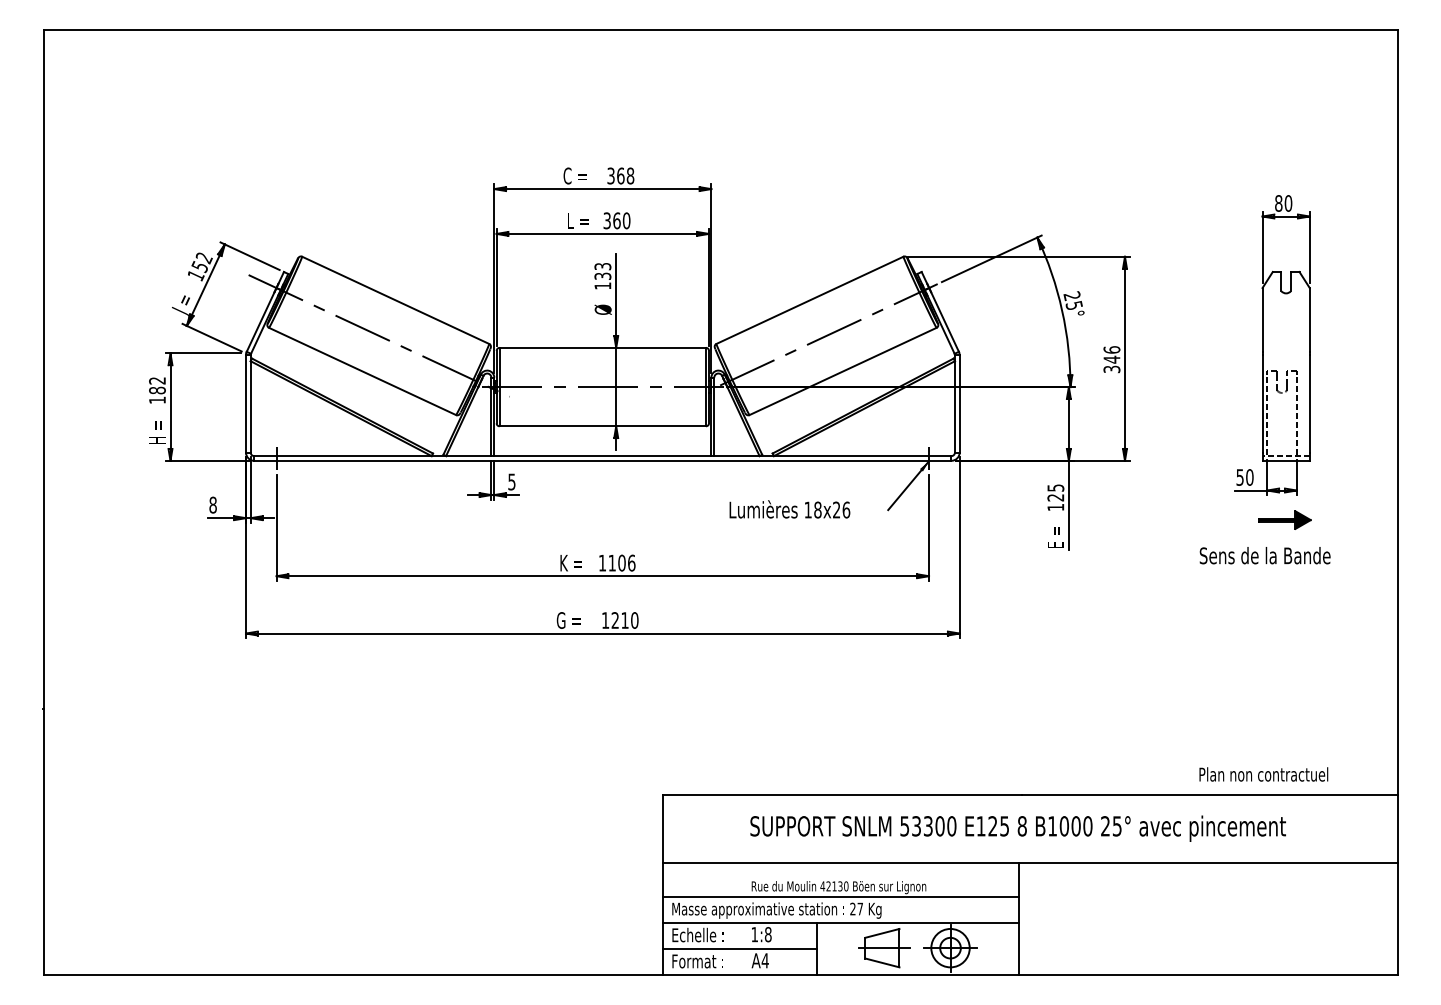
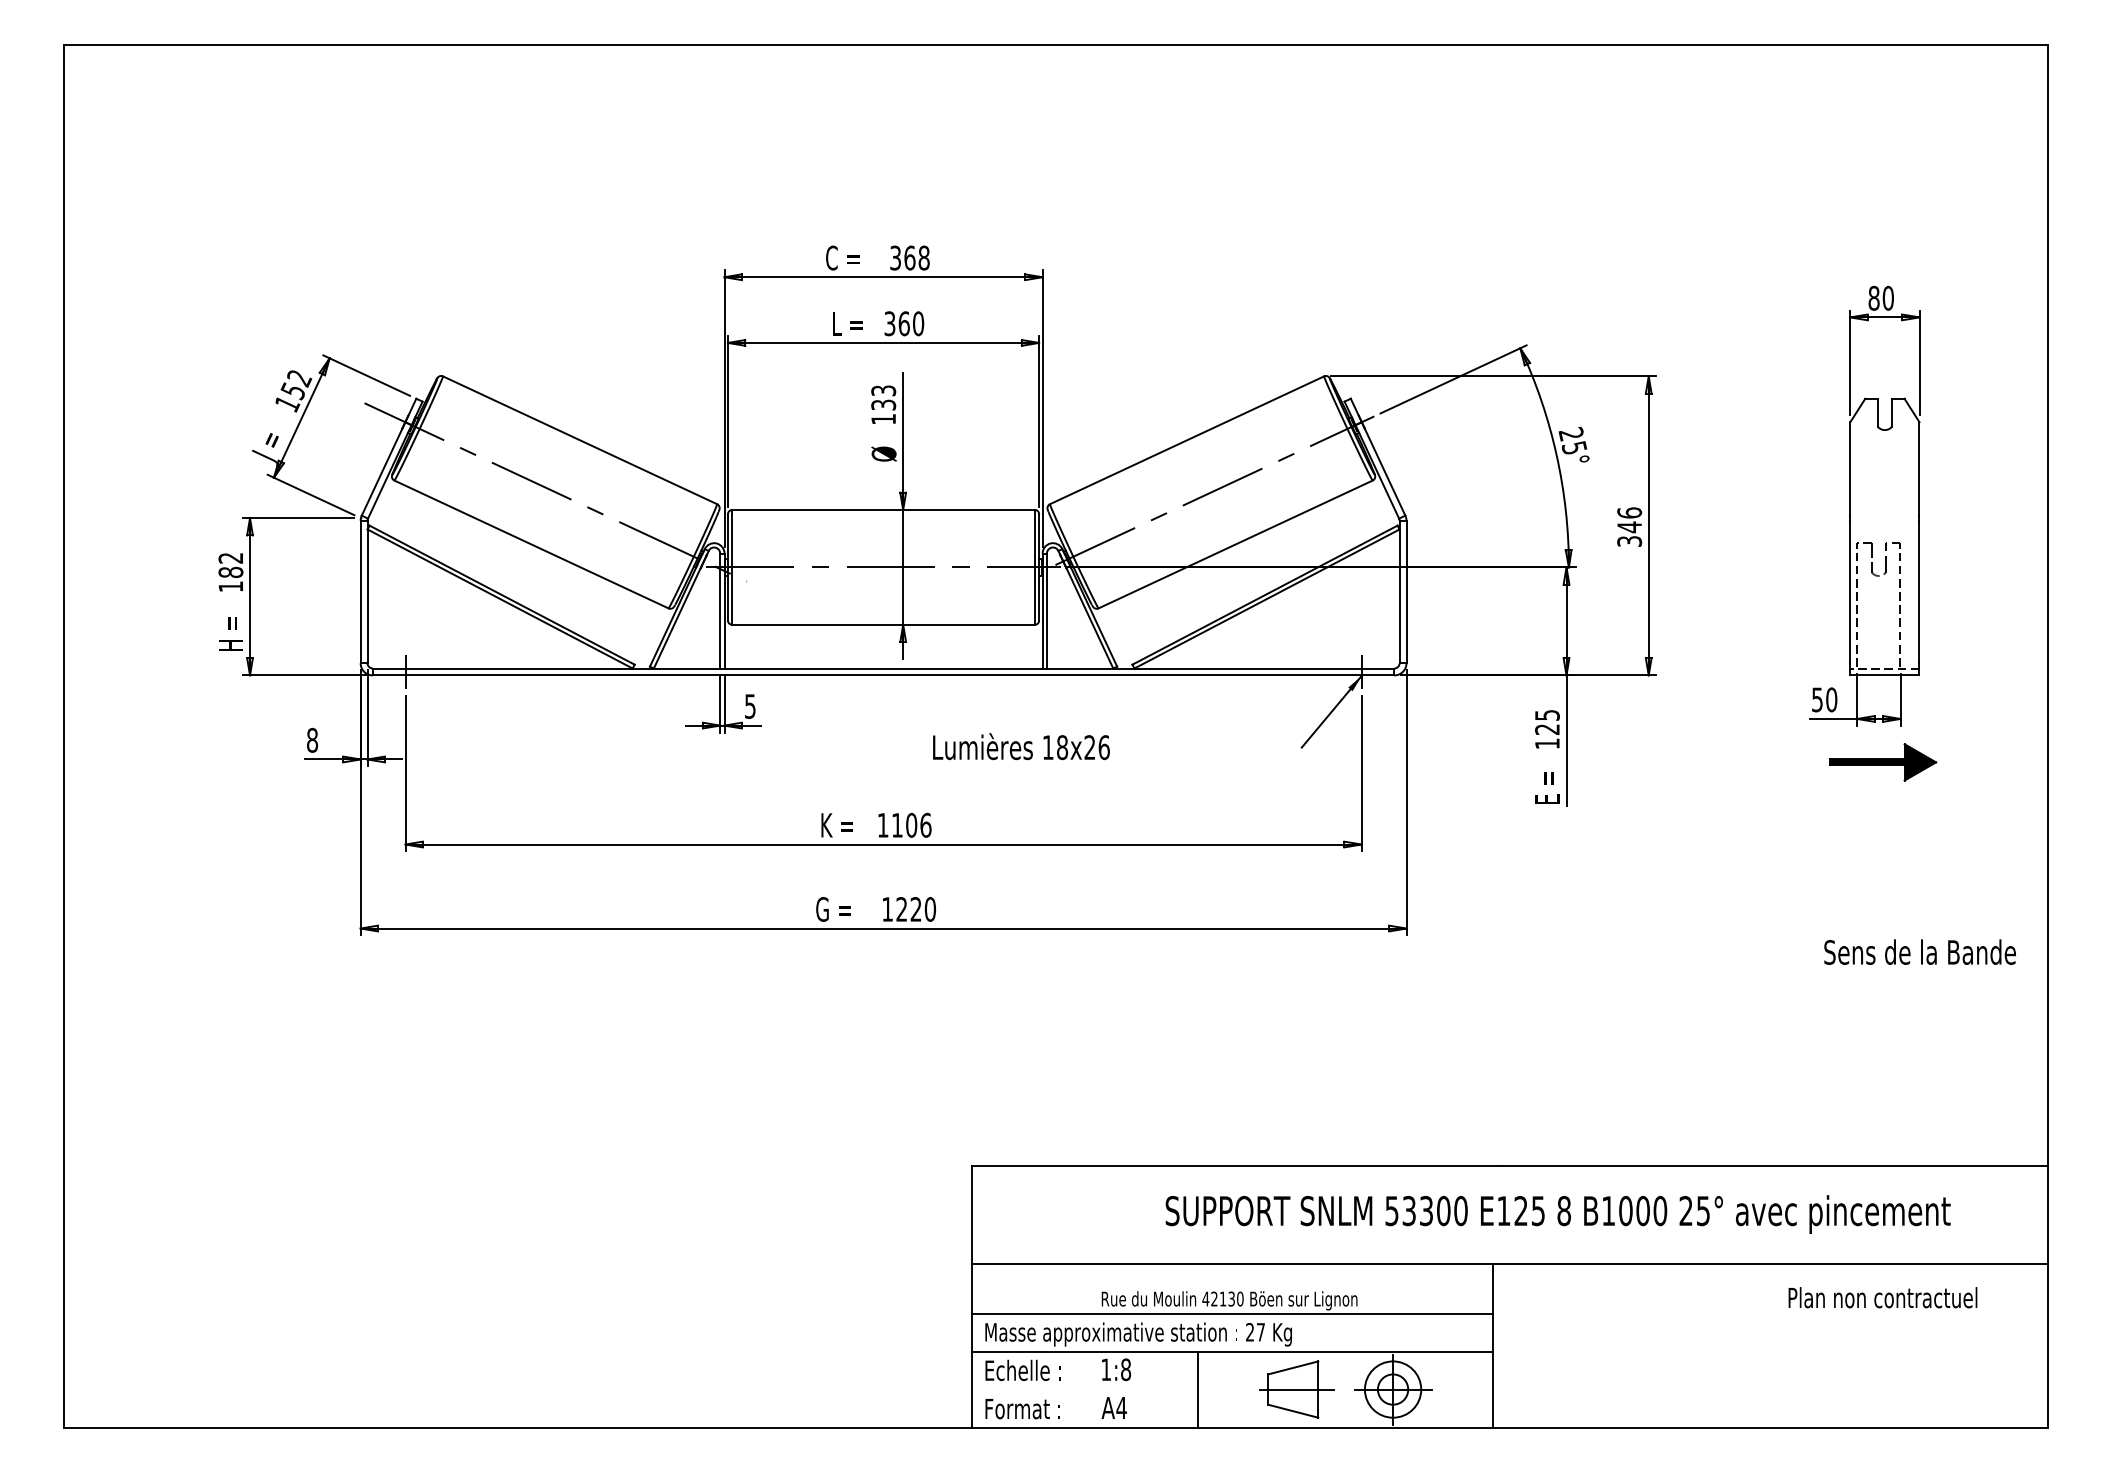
text: (789, 509) -> (1020, 746), moved
part: (1284, 519) -> (1882, 761), size x1.4
text: (1264, 555) -> (1919, 951), moved
text: (624, 620) -> (915, 909), 1210 -> 1220
text: (1263, 774) -> (1882, 1297), moved
text: (1017, 828) -> (1557, 1214), moved
line: (740, 948) -> (1085, 1390), removed

